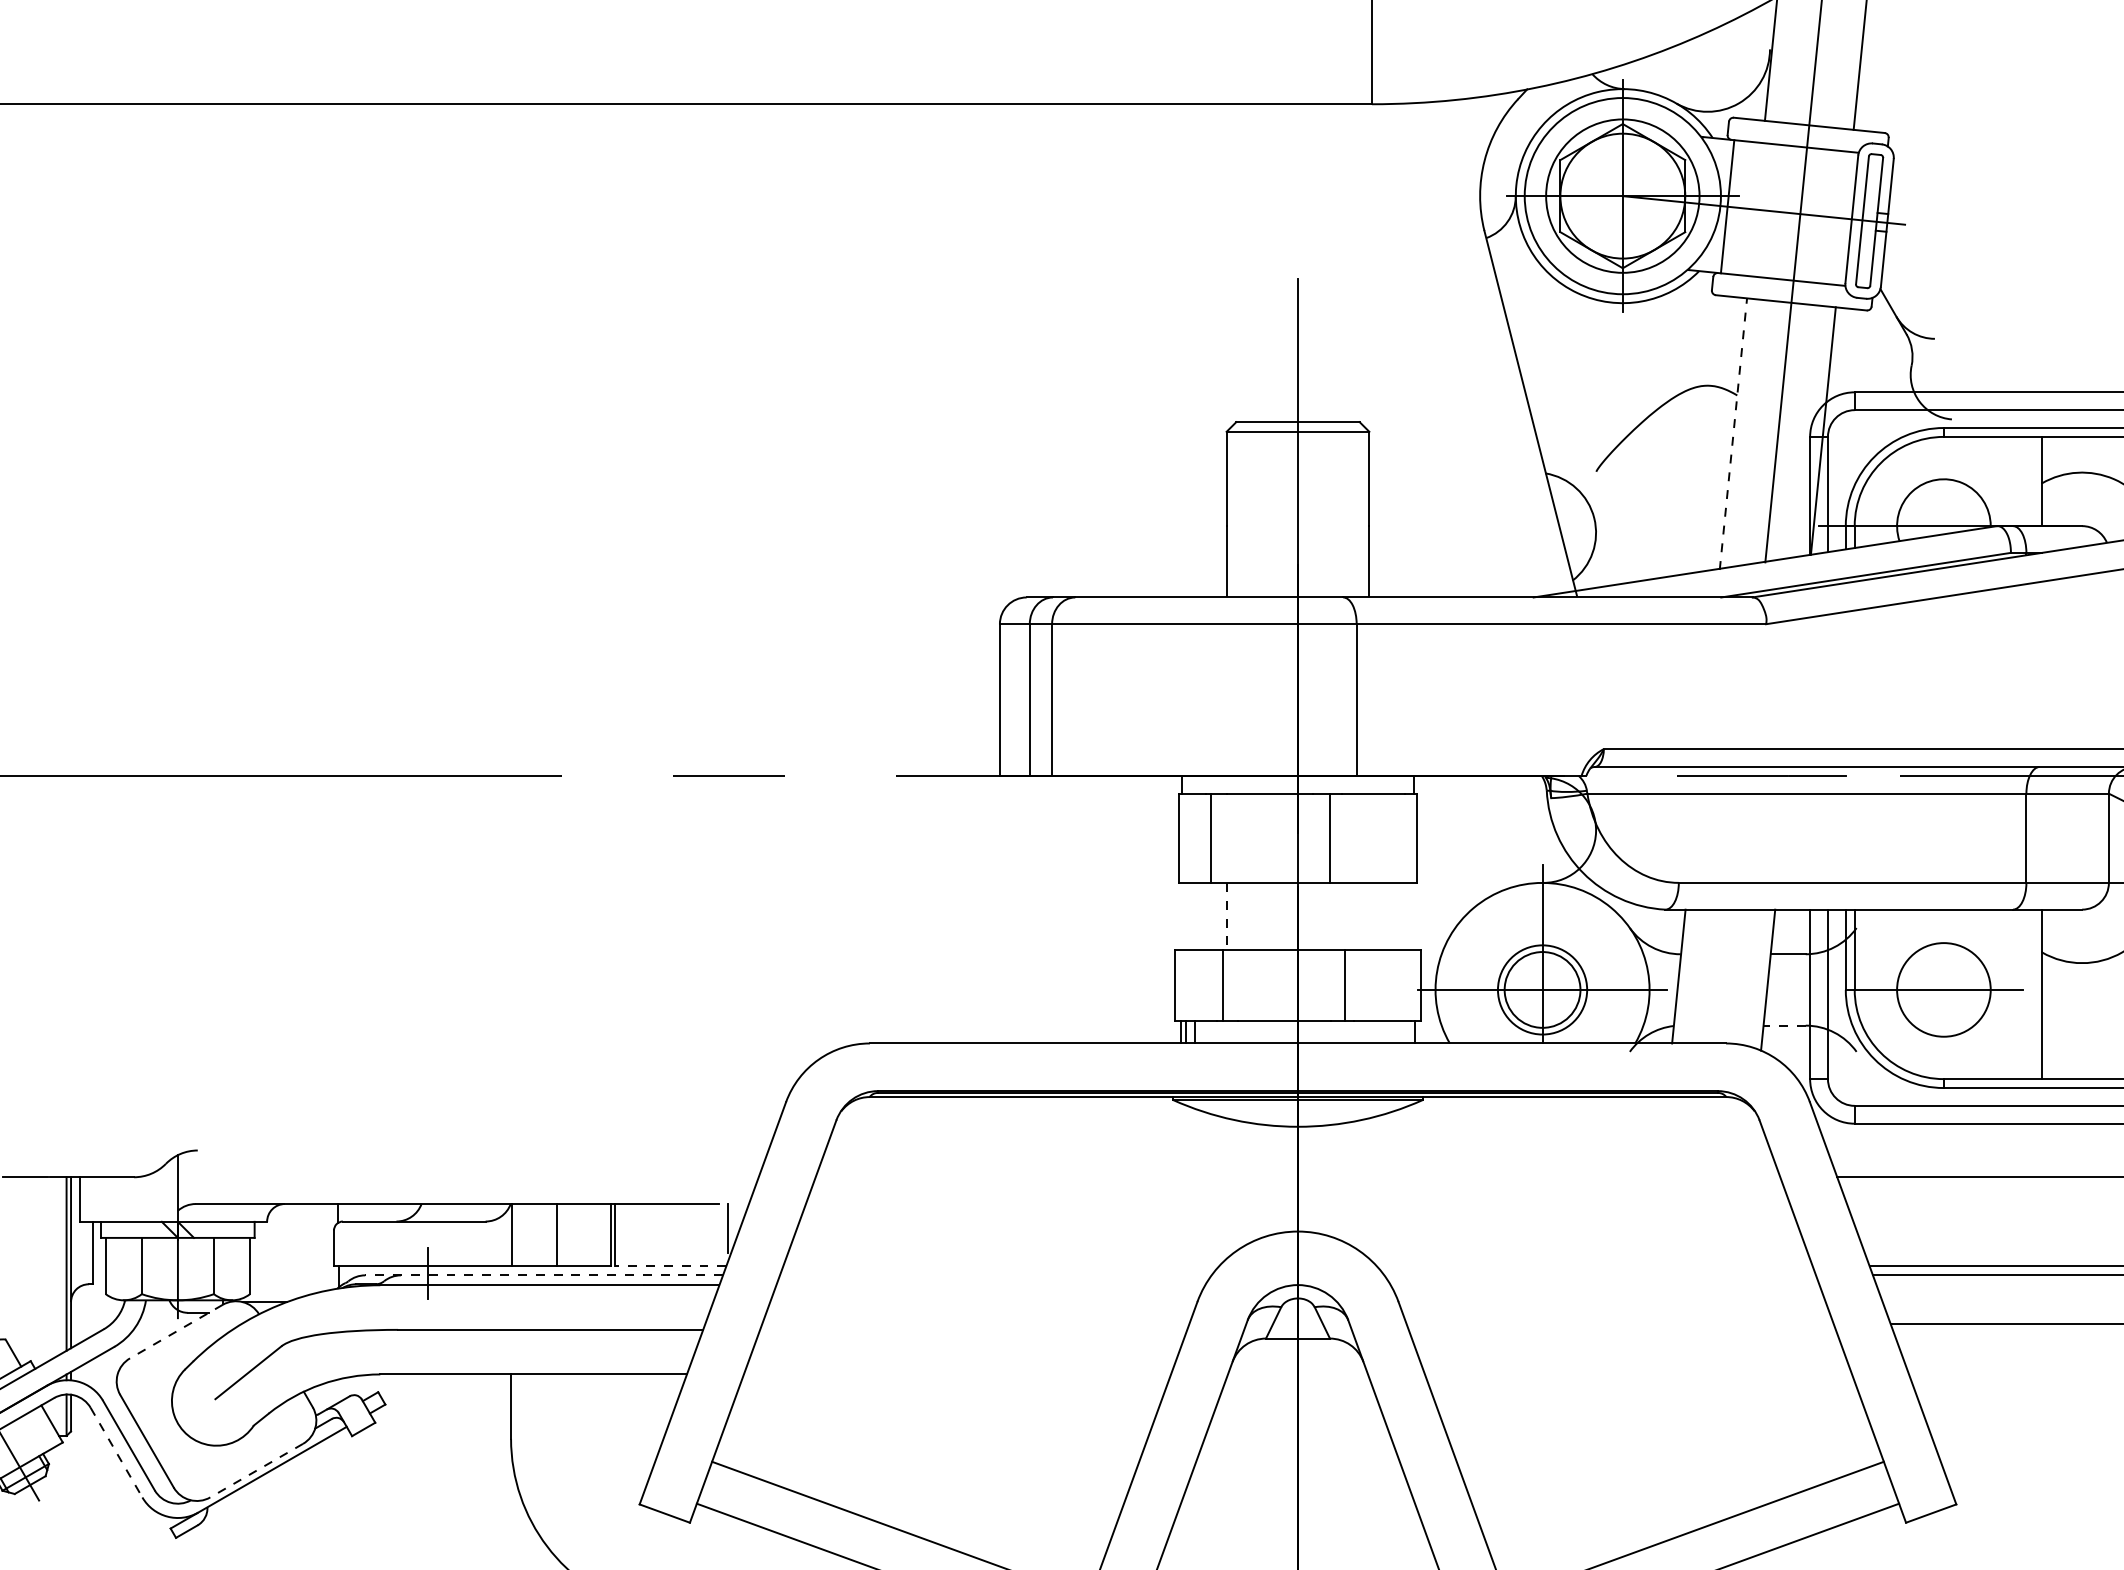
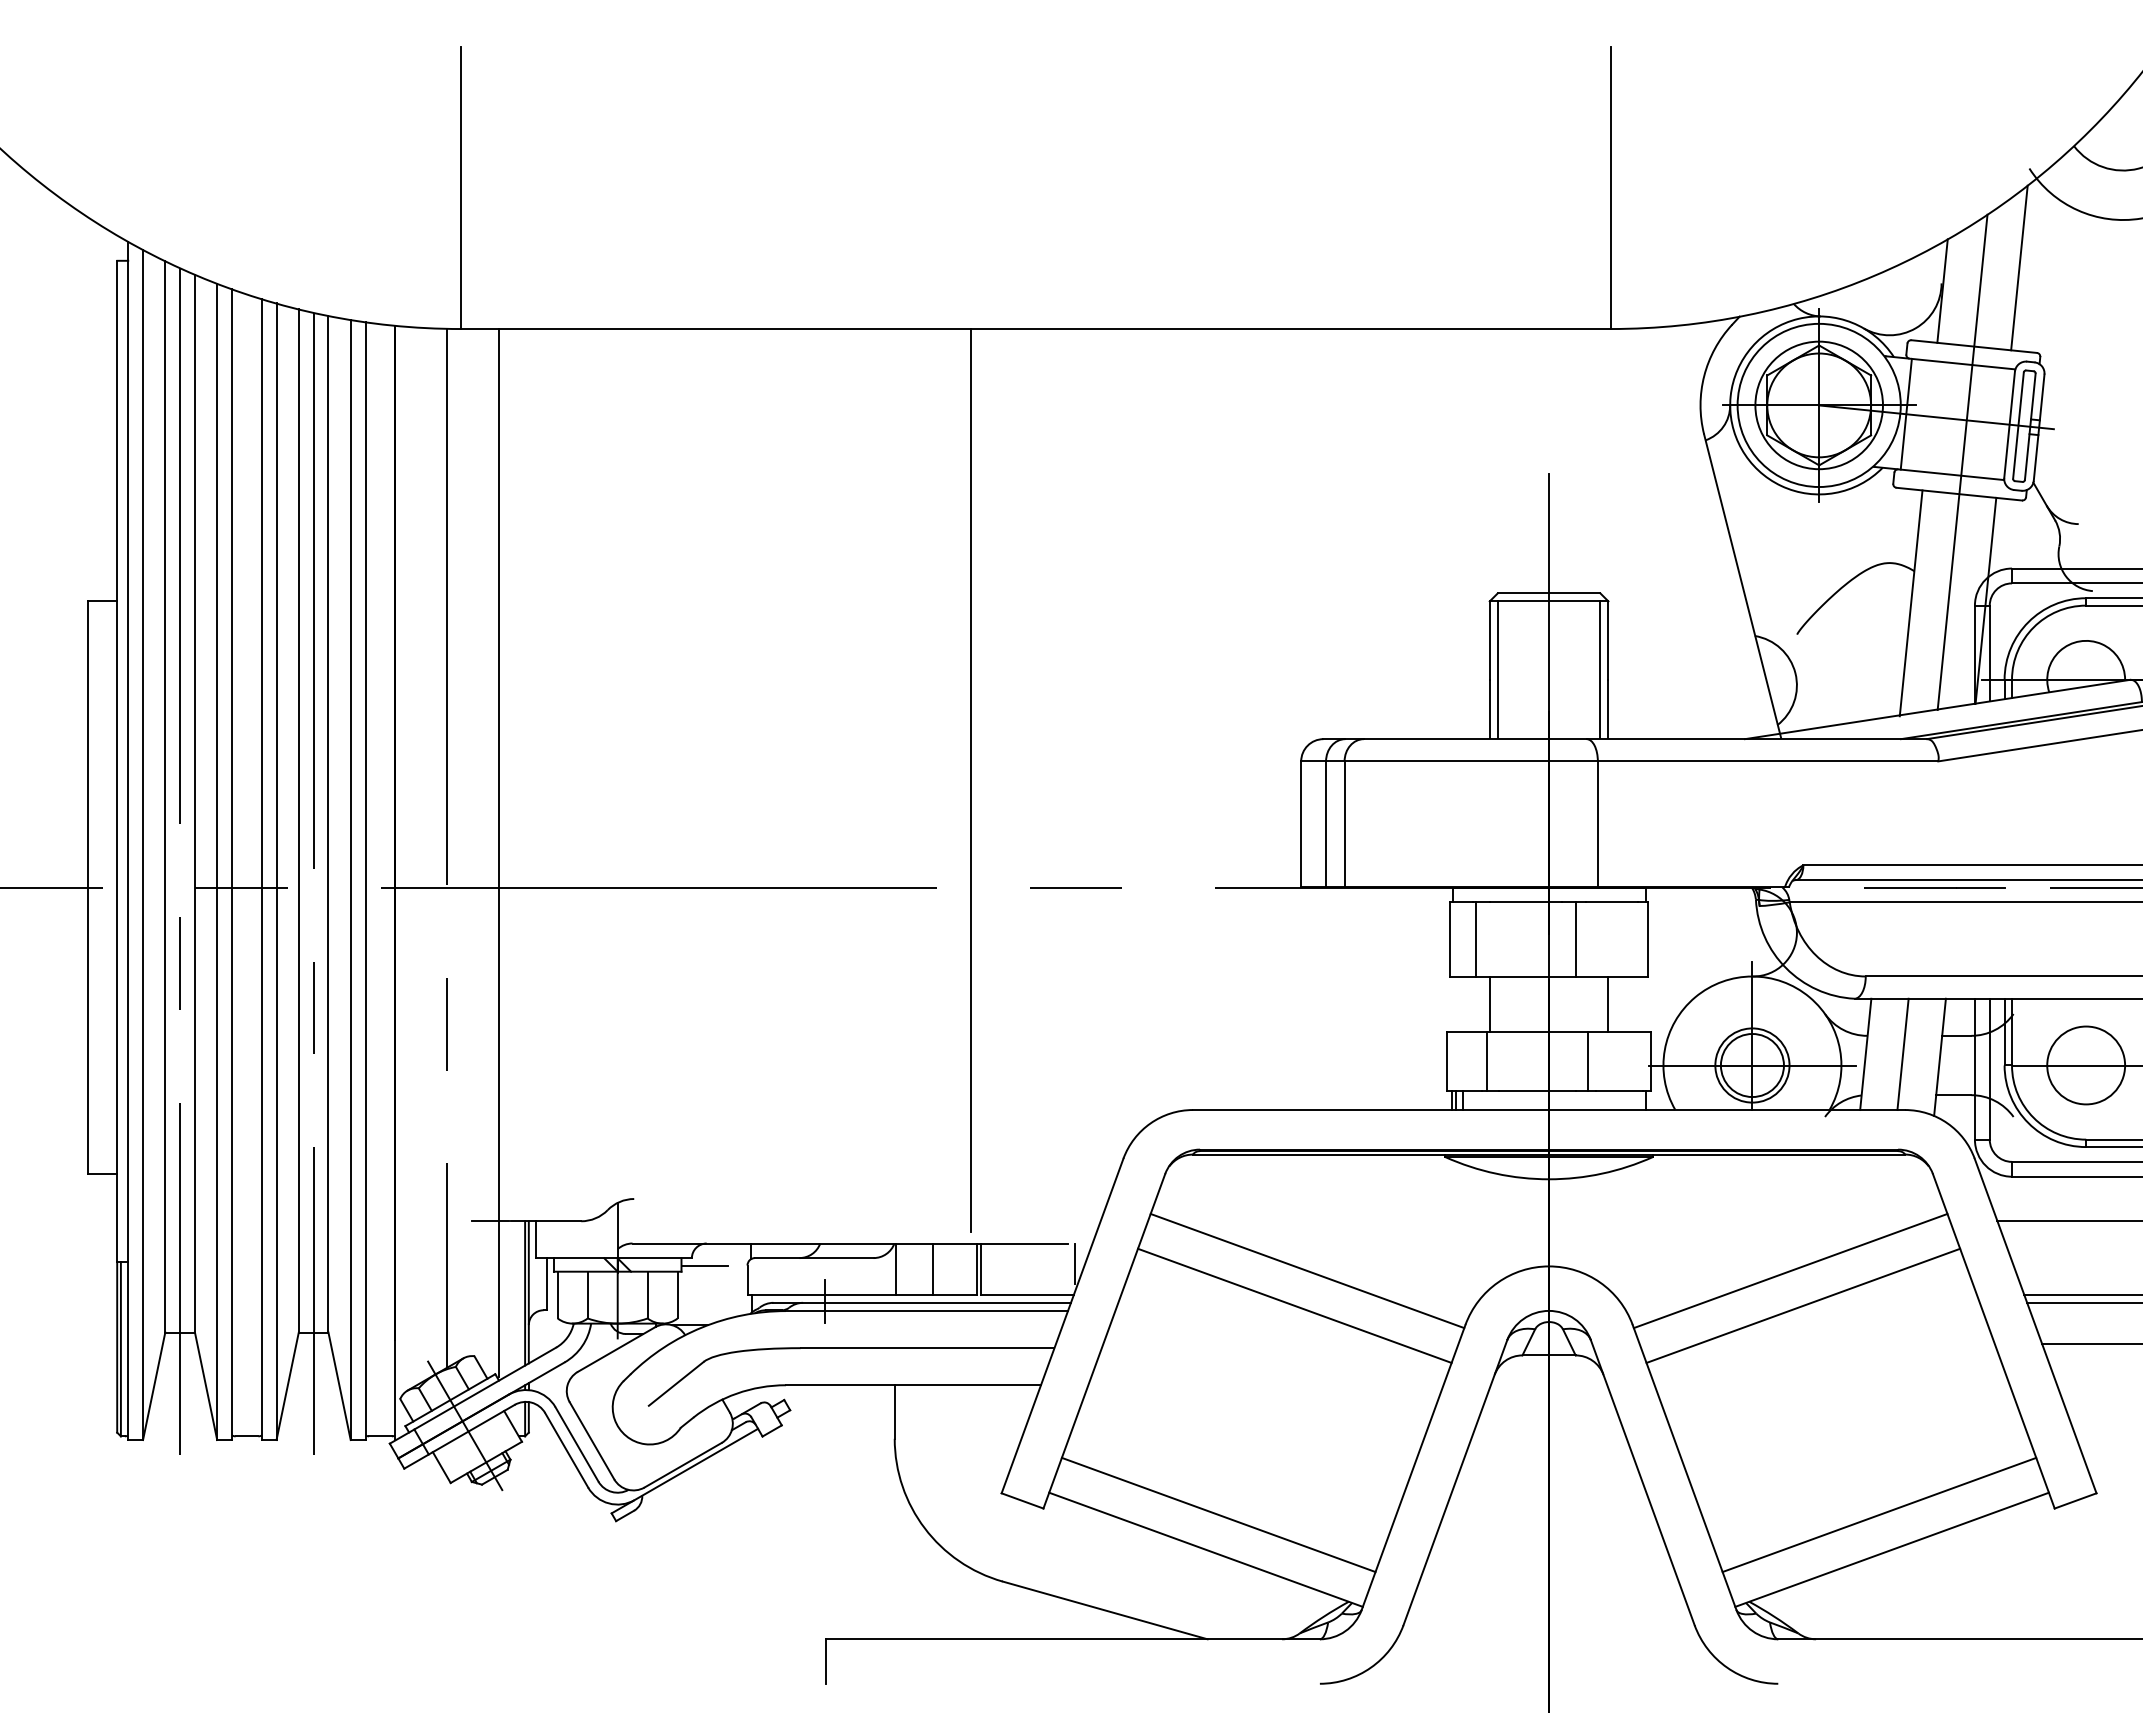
line: (1733, 433) -> (1911, 602), dashed -> solid
line: (1235, 513) -> (1497, 669), added
line: (1359, 513) -> (1600, 669), added
line: (603, 647) -> (971, 780), added
line: (35, 733) -> (499, 852), added
line: (1226, 916) -> (1489, 1004), dashed -> solid
line: (1369, 916) -> (1608, 1004), added
line: (1723, 976) -> (1902, 1054), added
line: (1784, 1026) -> (1953, 1095), dashed -> solid
line: (282, 1230) -> (704, 1265), added
line: (1007, 1236) -> (1307, 1270), added
line: (1588, 1236) -> (1790, 1270), added
line: (669, 1266) -> (1026, 1295), dashed -> solid
line: (544, 1274) -> (922, 1302), dashed -> solid
line: (991, 1278) -> (1294, 1305), added
line: (1603, 1278) -> (1803, 1305), added
line: (176, 1331) -> (616, 1349), dashed -> solid
line: (116, 1452) -> (566, 1450), dashed -> solid
line: (255, 1470) -> (682, 1465), dashed -> solid

